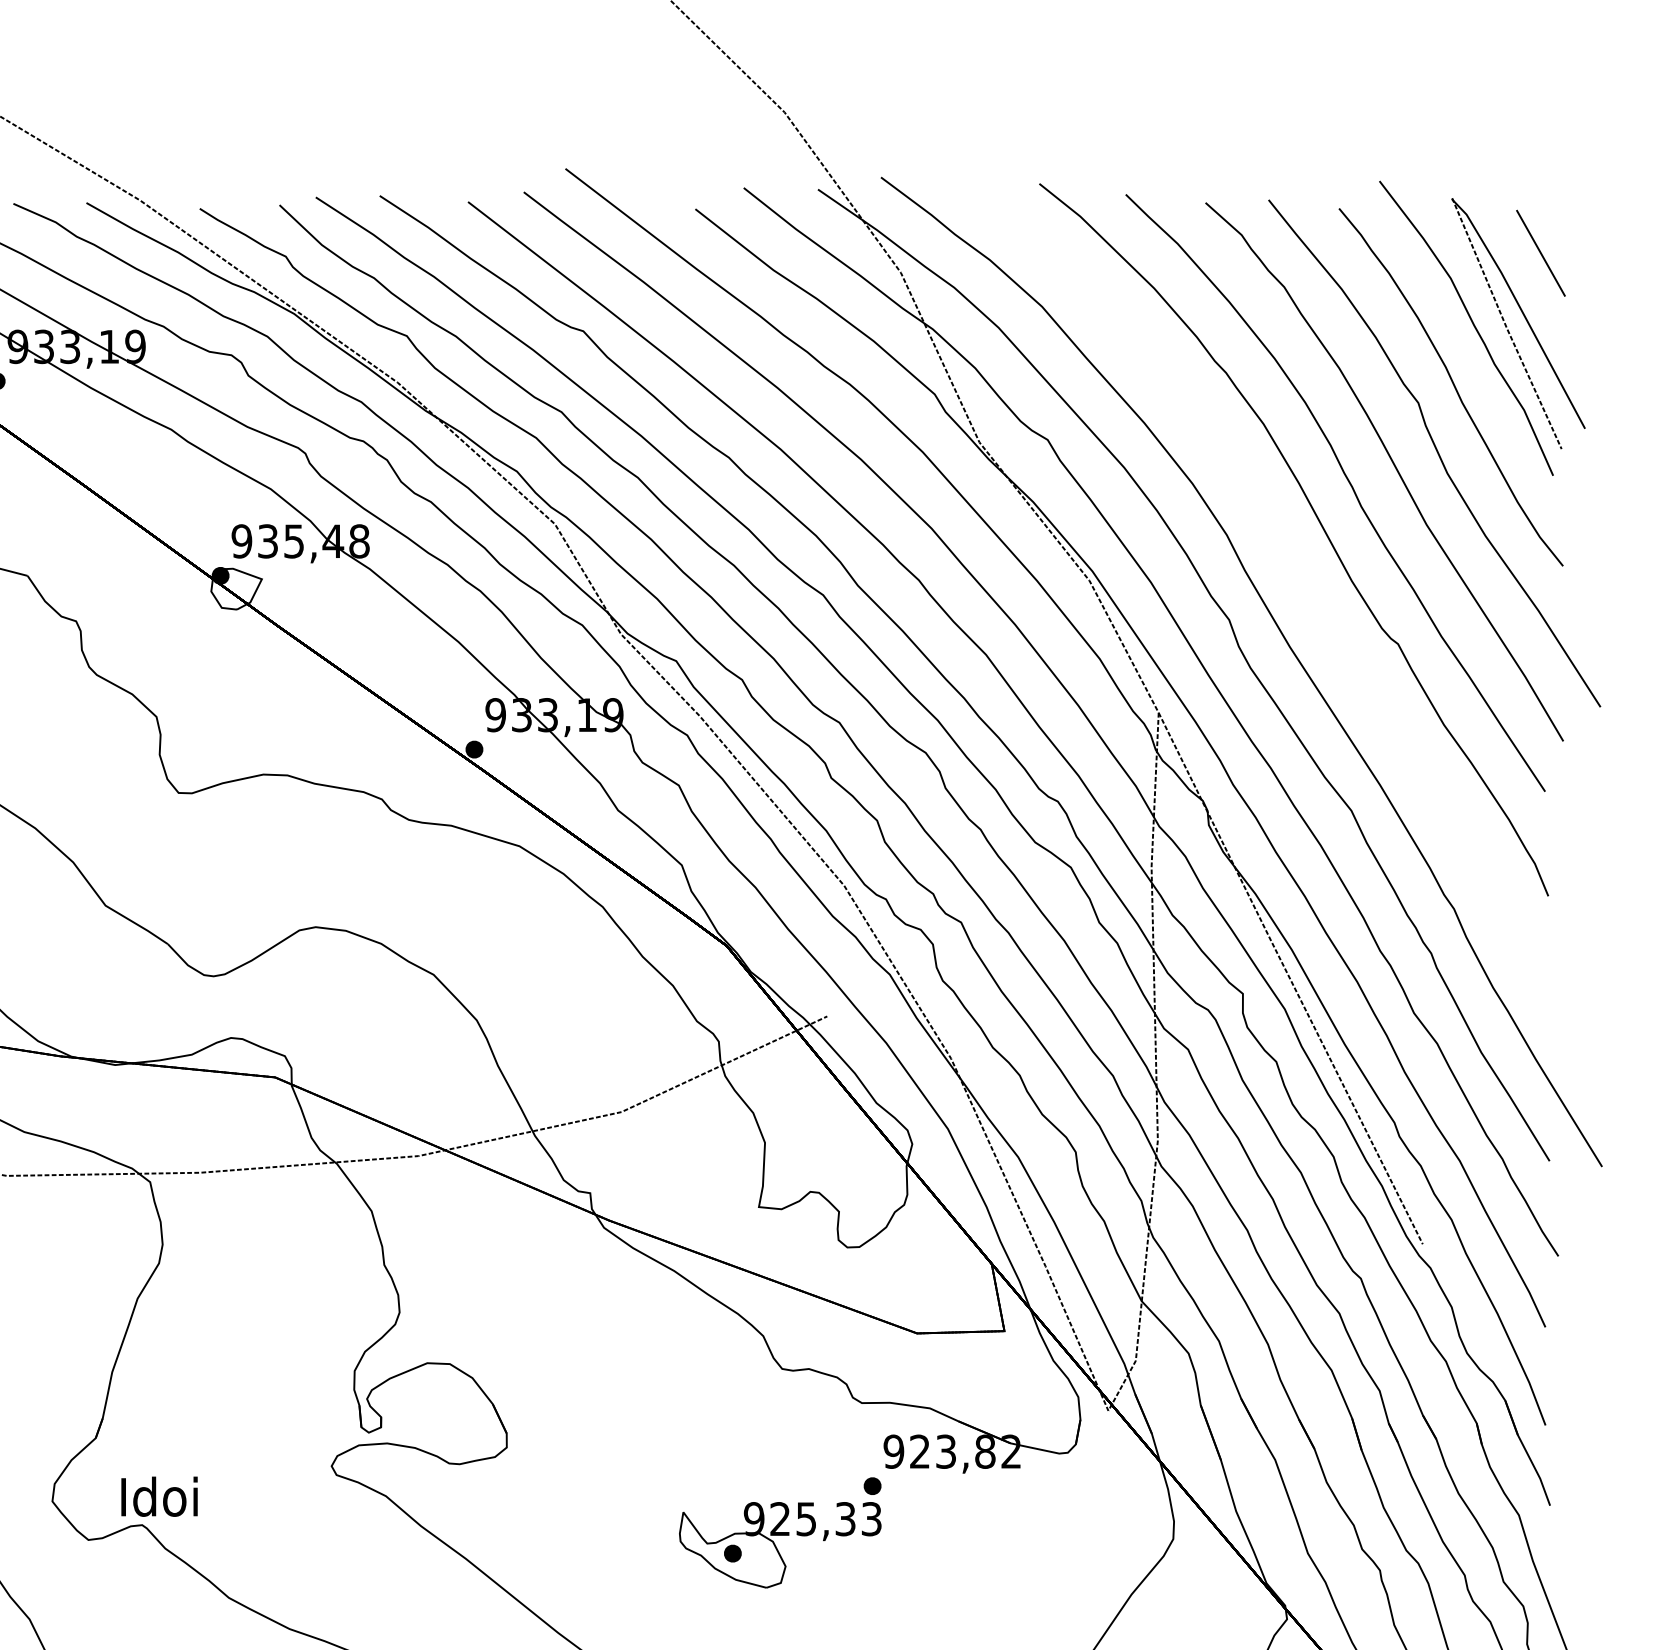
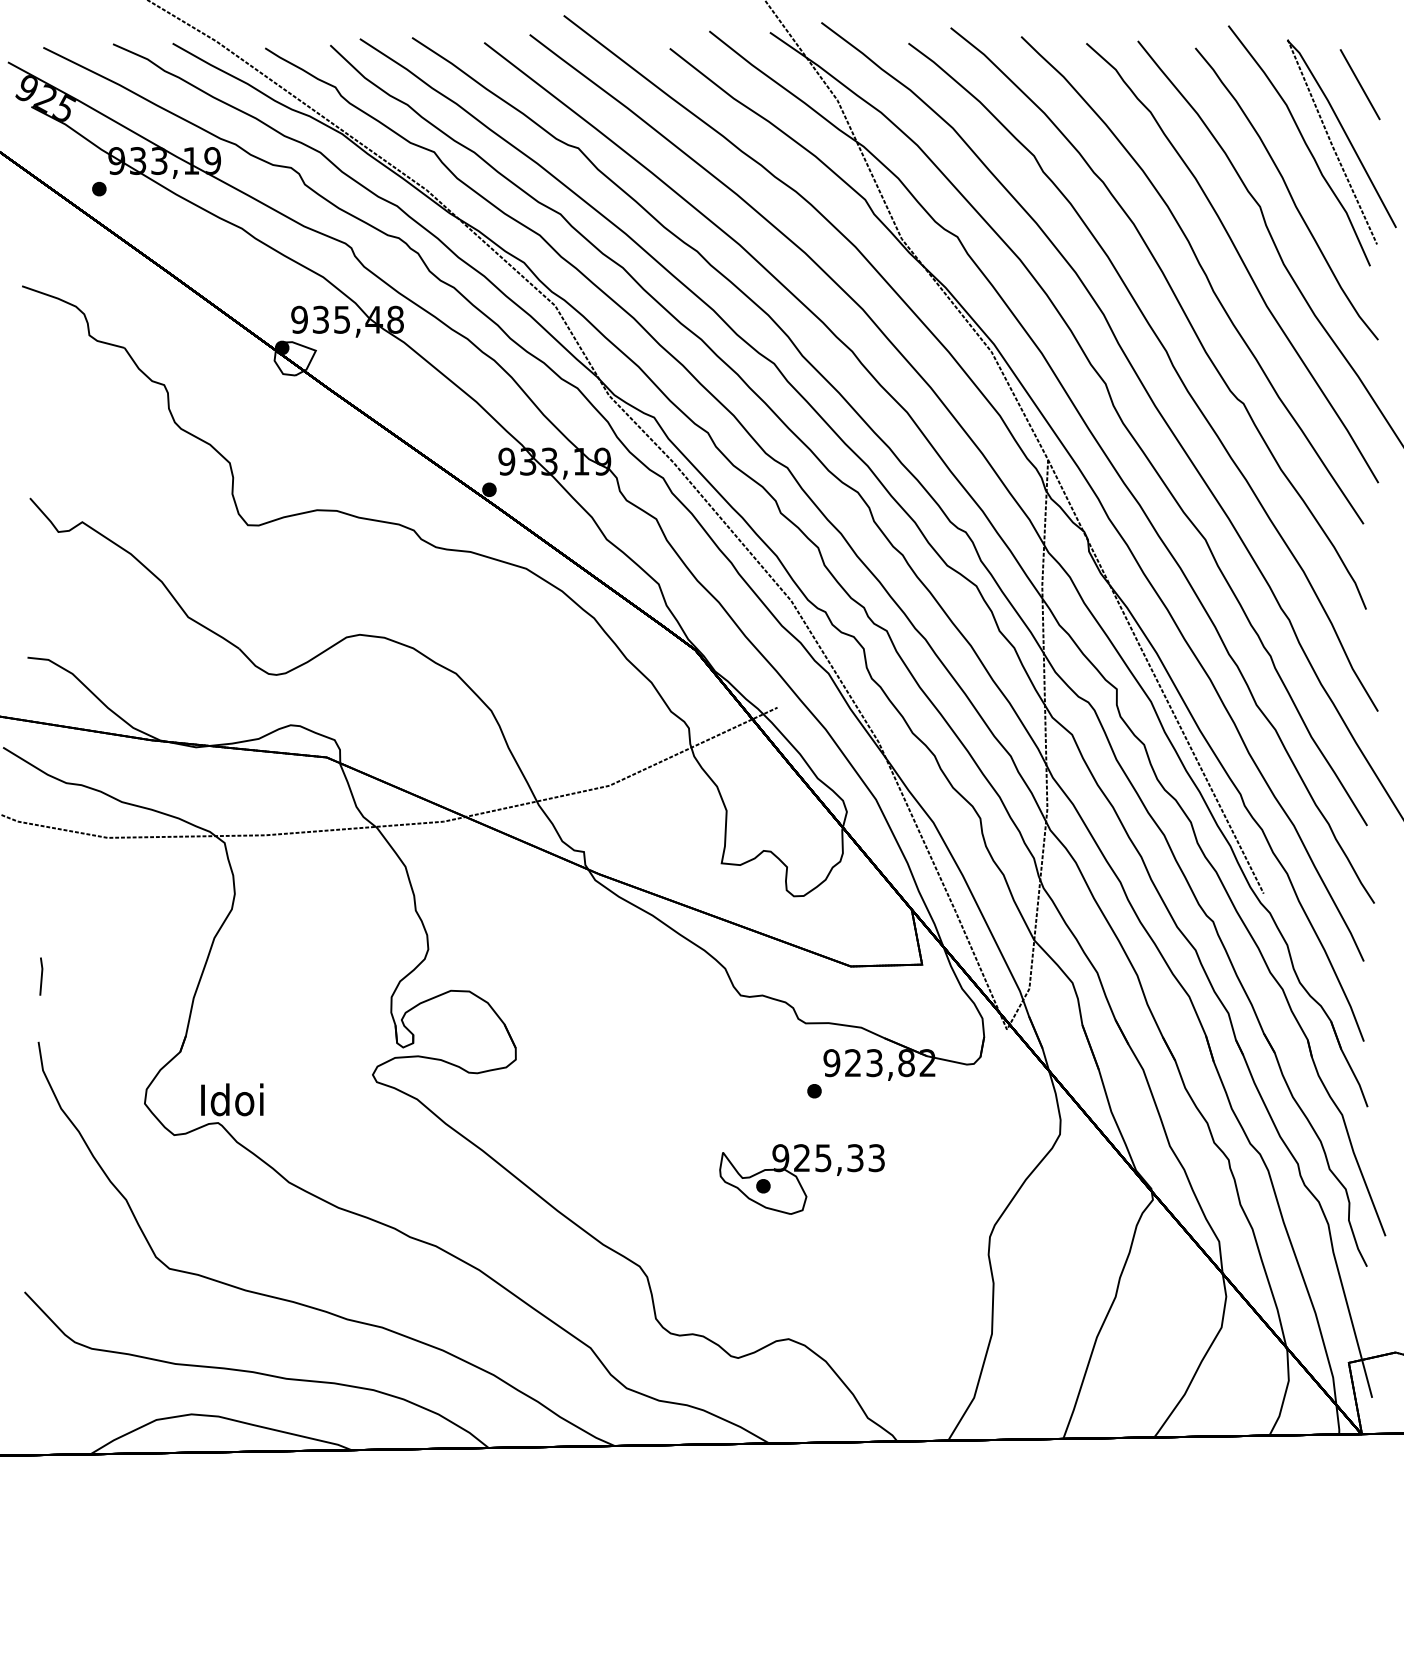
curve: (1309, 597) -> (1171, 365), added
part: (779, 1545) -> (801, 1179), moved

